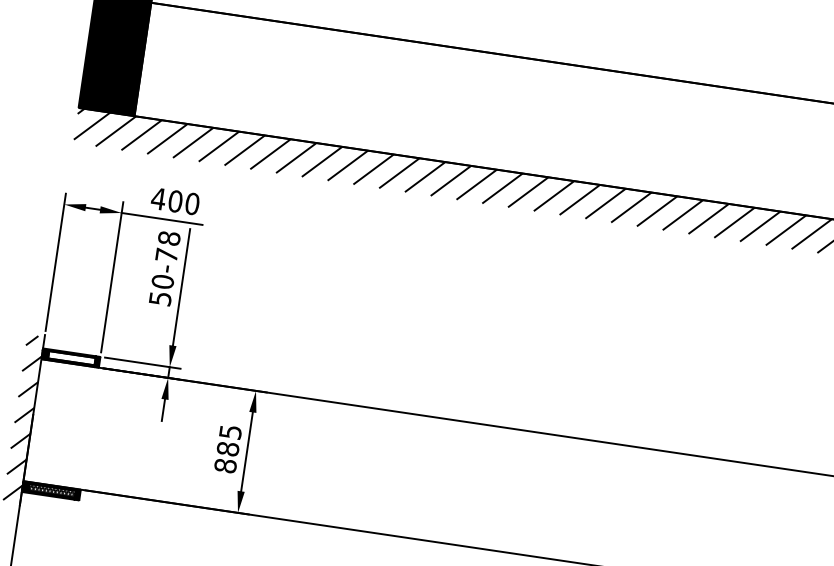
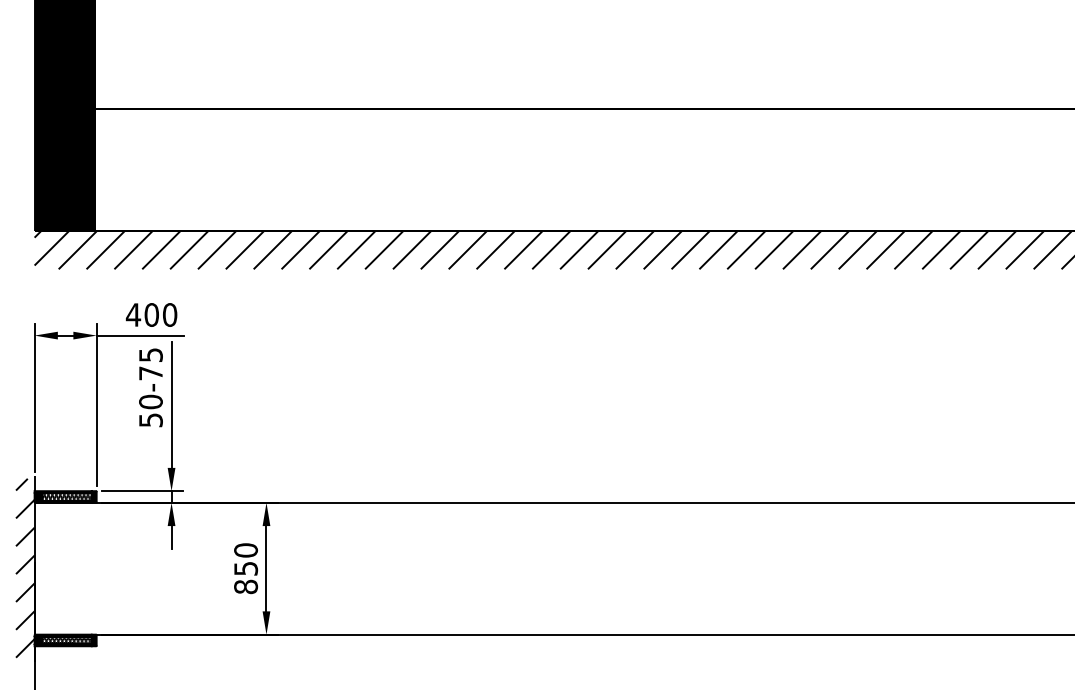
text: (168, 238) -> (150, 355), 50-78 -> 50-75
hatch: (71, 357) -> (66, 496), added
text: (229, 440) -> (246, 559), 885 -> 850

